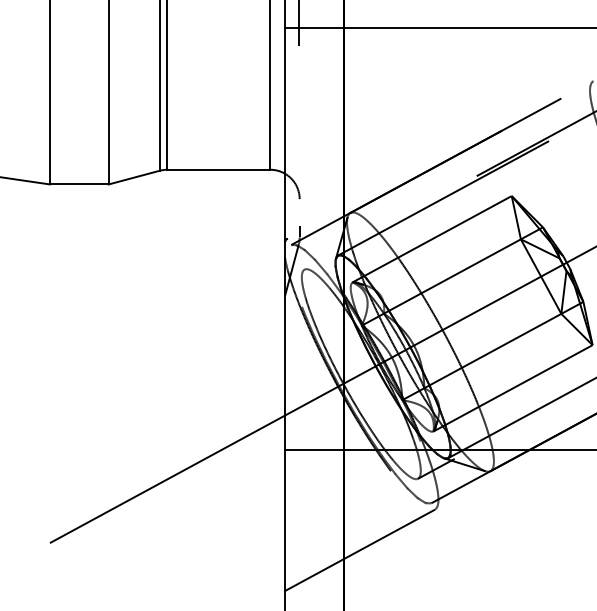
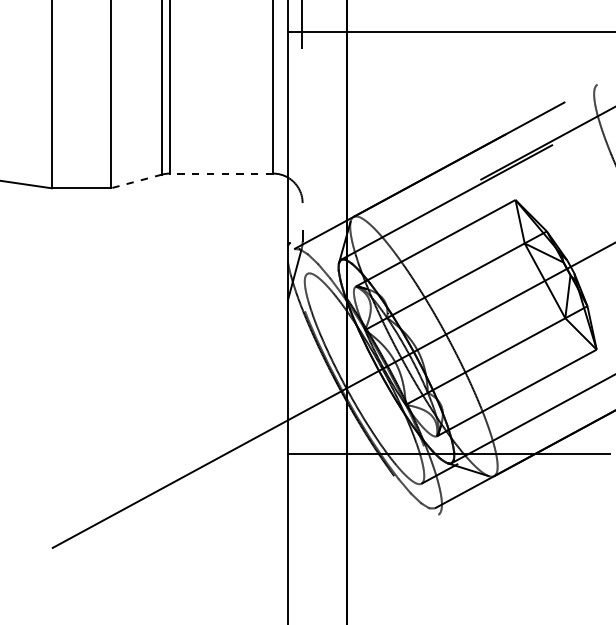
line: (218, 169) -> (221, 173), solid -> dashed
line: (134, 177) -> (136, 181), solid -> dashed
line: (359, 550) -> (362, 555), removed

